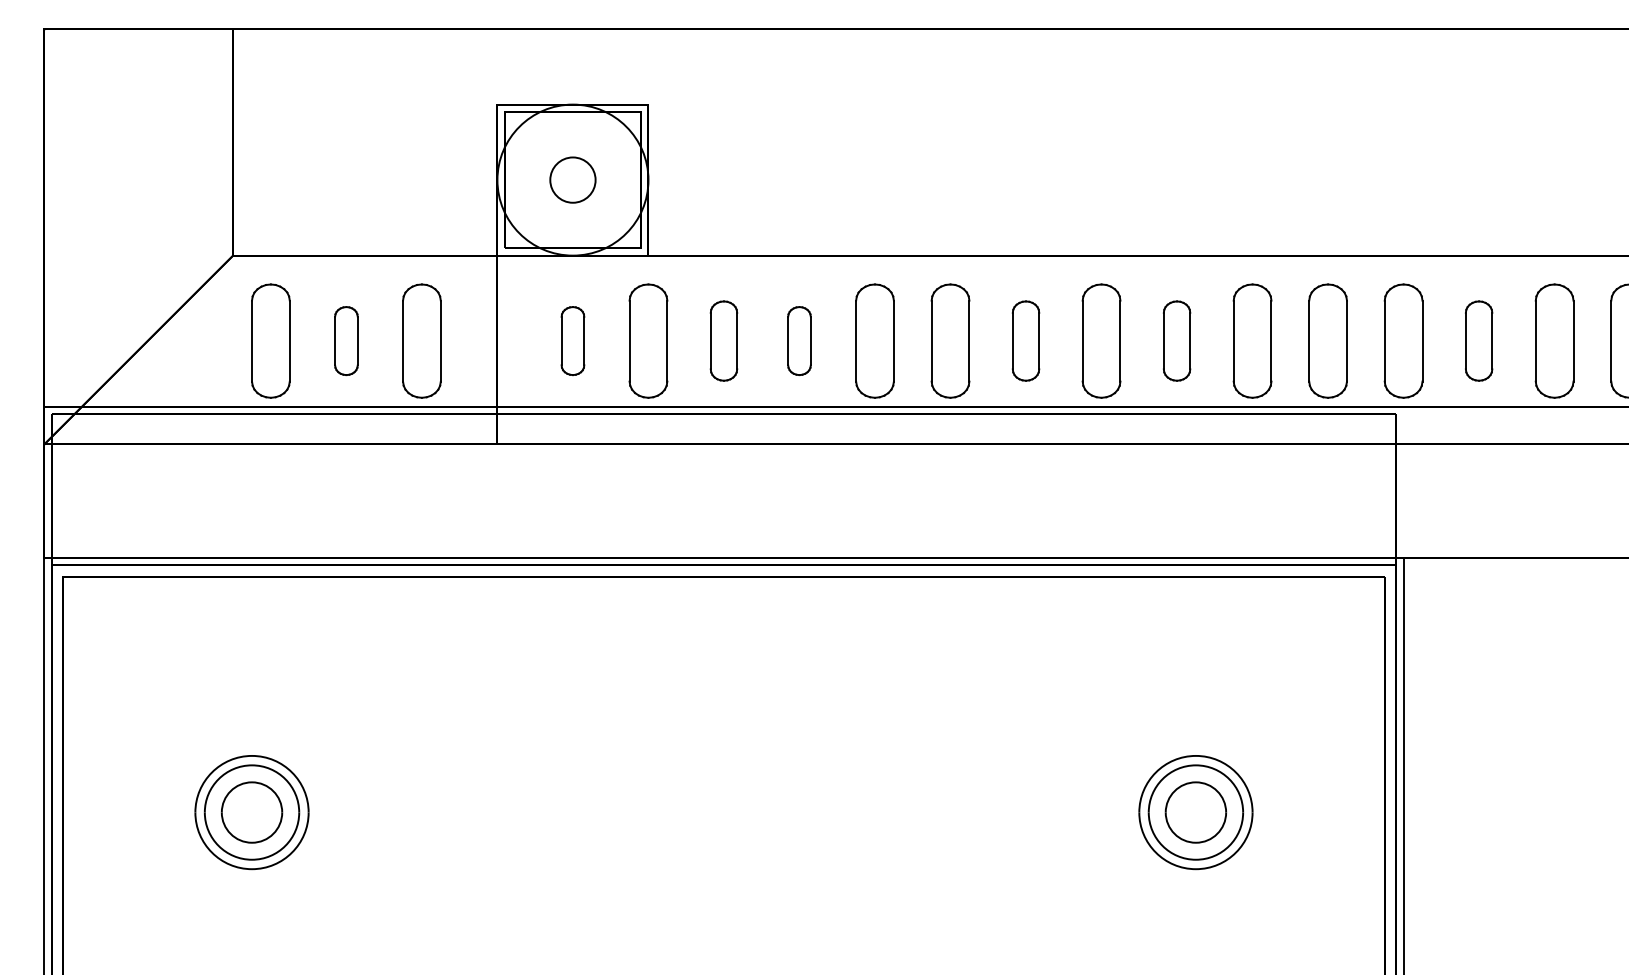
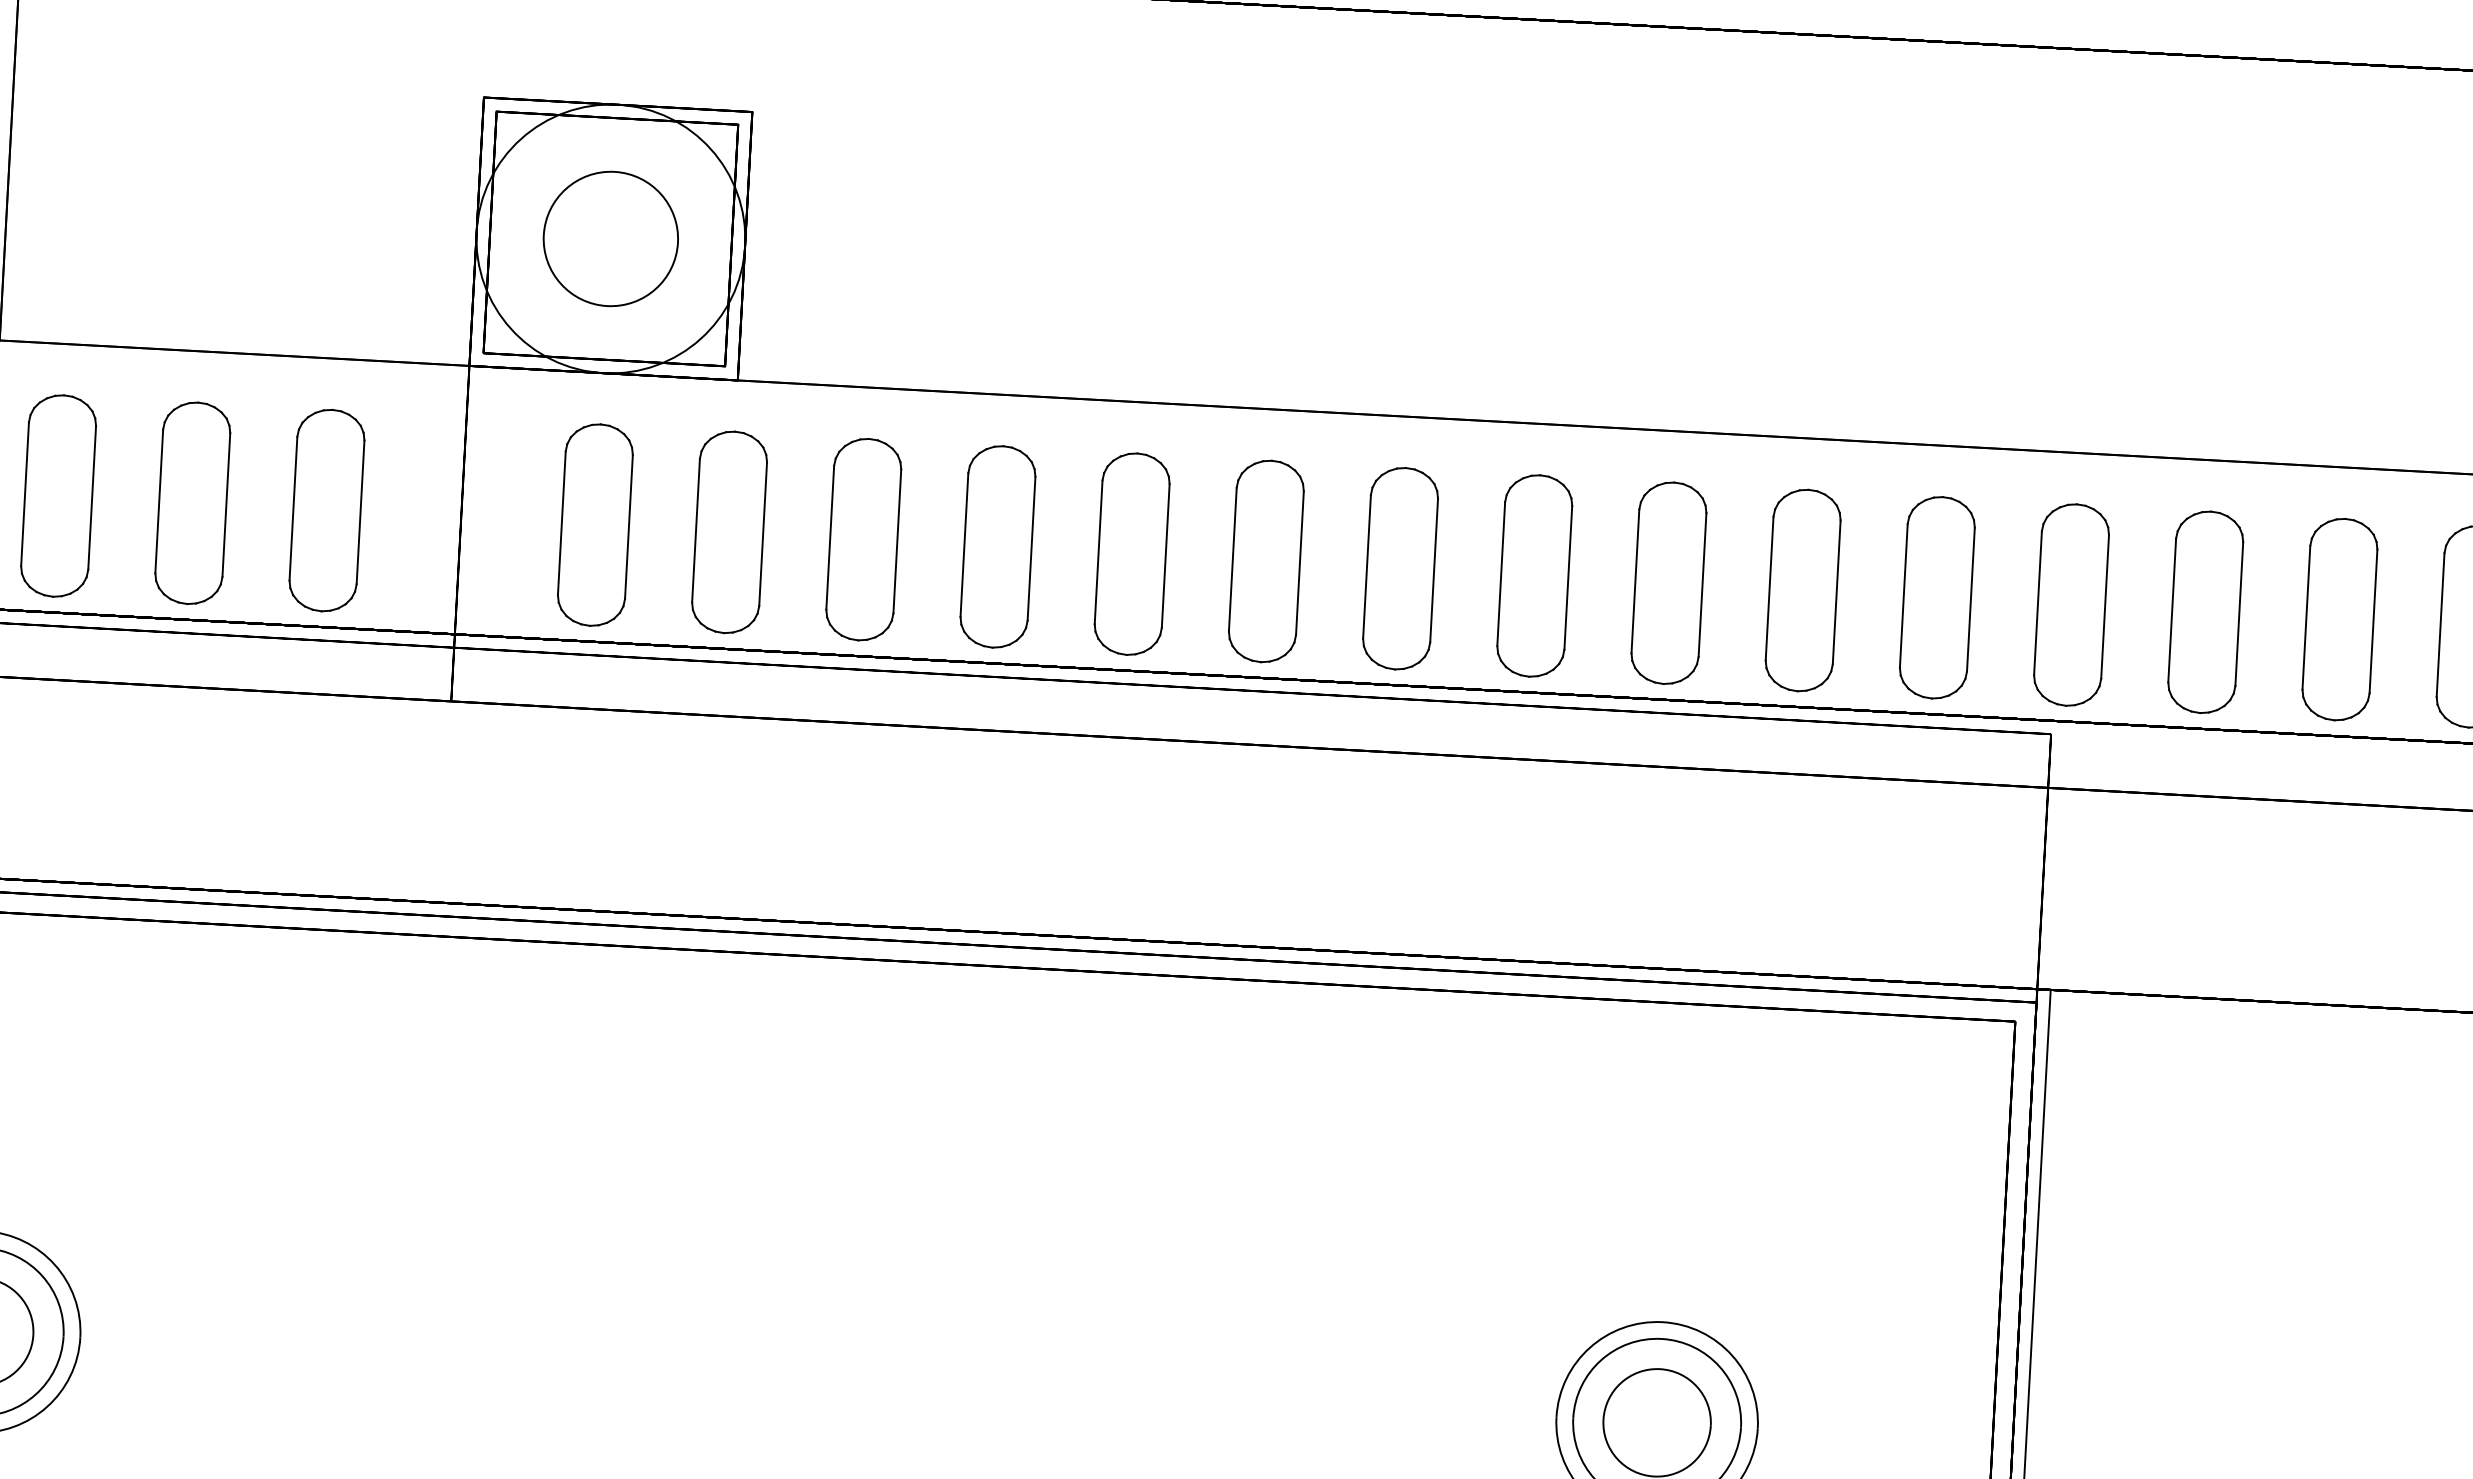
circle: (572, 179) -> (610, 237), size x1.67
part: (346, 340) -> (193, 502), size x1.67
part: (572, 340) -> (594, 523), size x1.67
part: (723, 340) -> (862, 538), size x1.43
part: (799, 340) -> (998, 545), size x1.67
part: (1025, 340) -> (1399, 567), size x1.43
part: (1176, 340) -> (1668, 582), size x1.43
part: (1478, 340) -> (2204, 611), size x1.43

